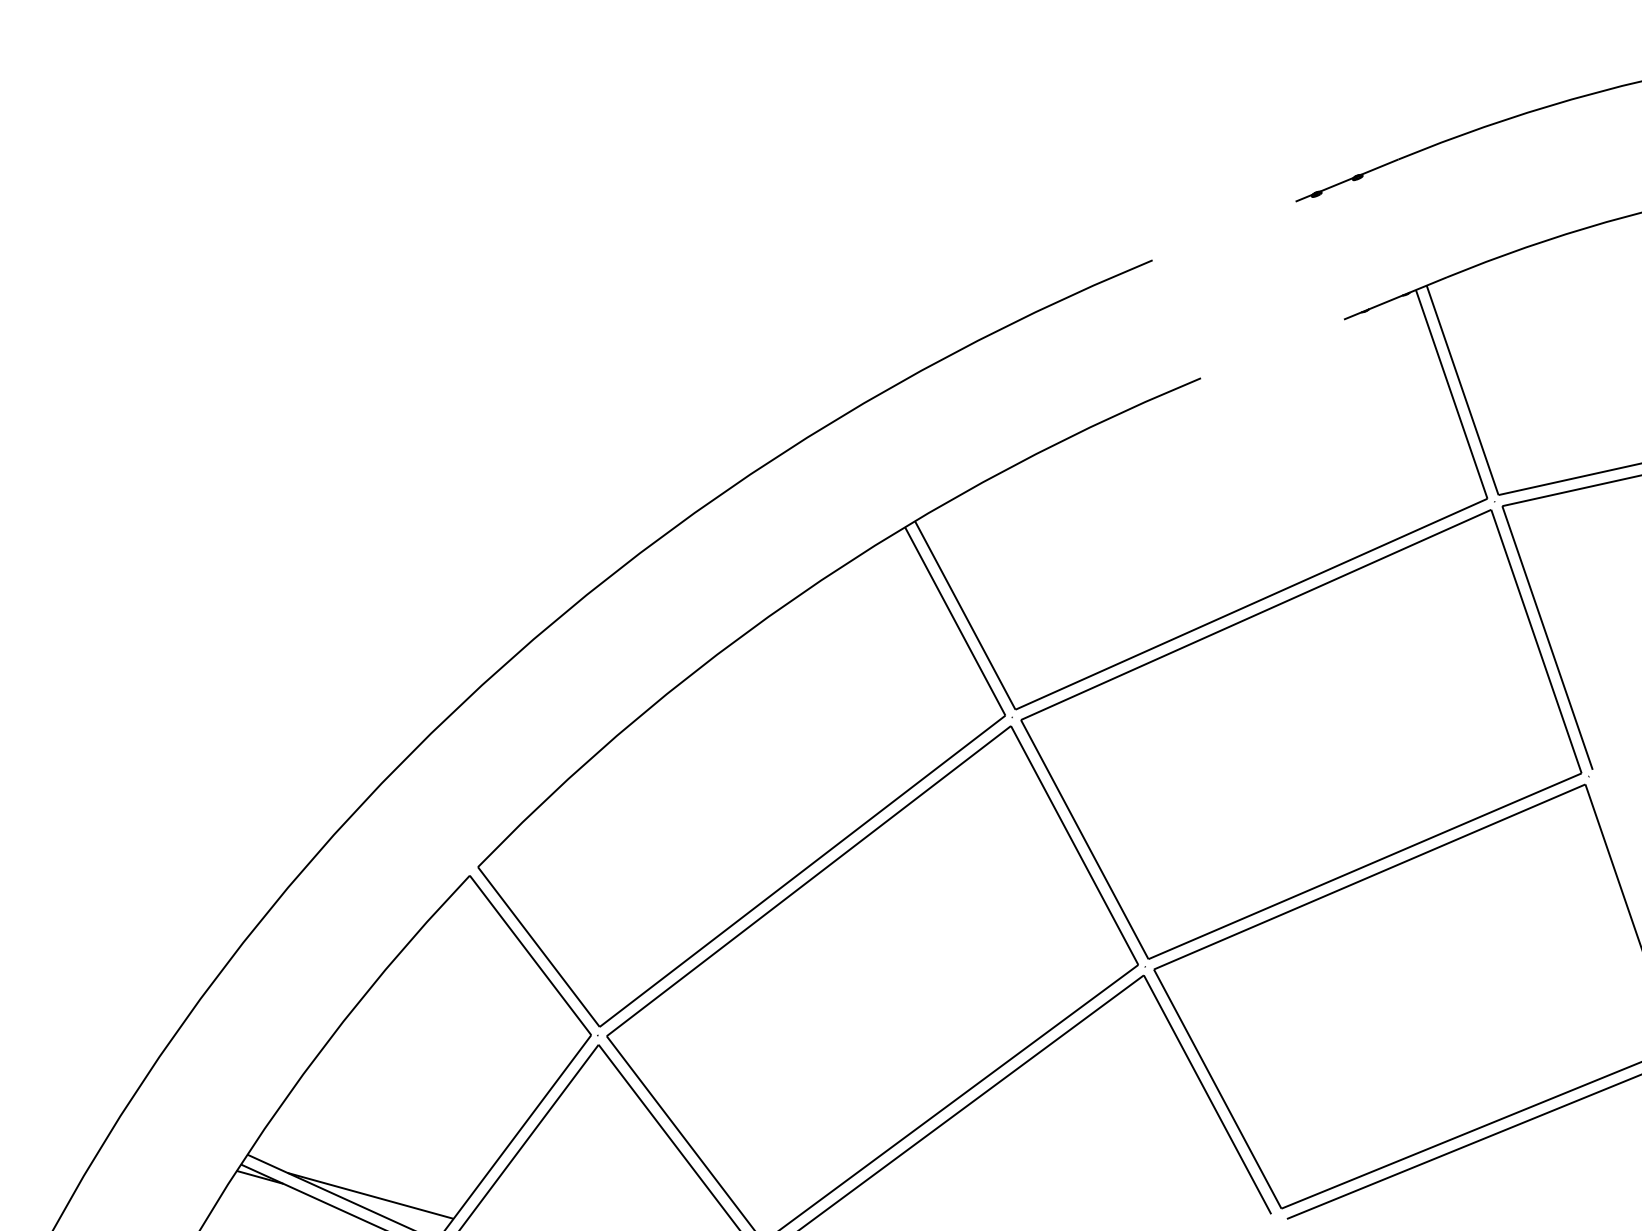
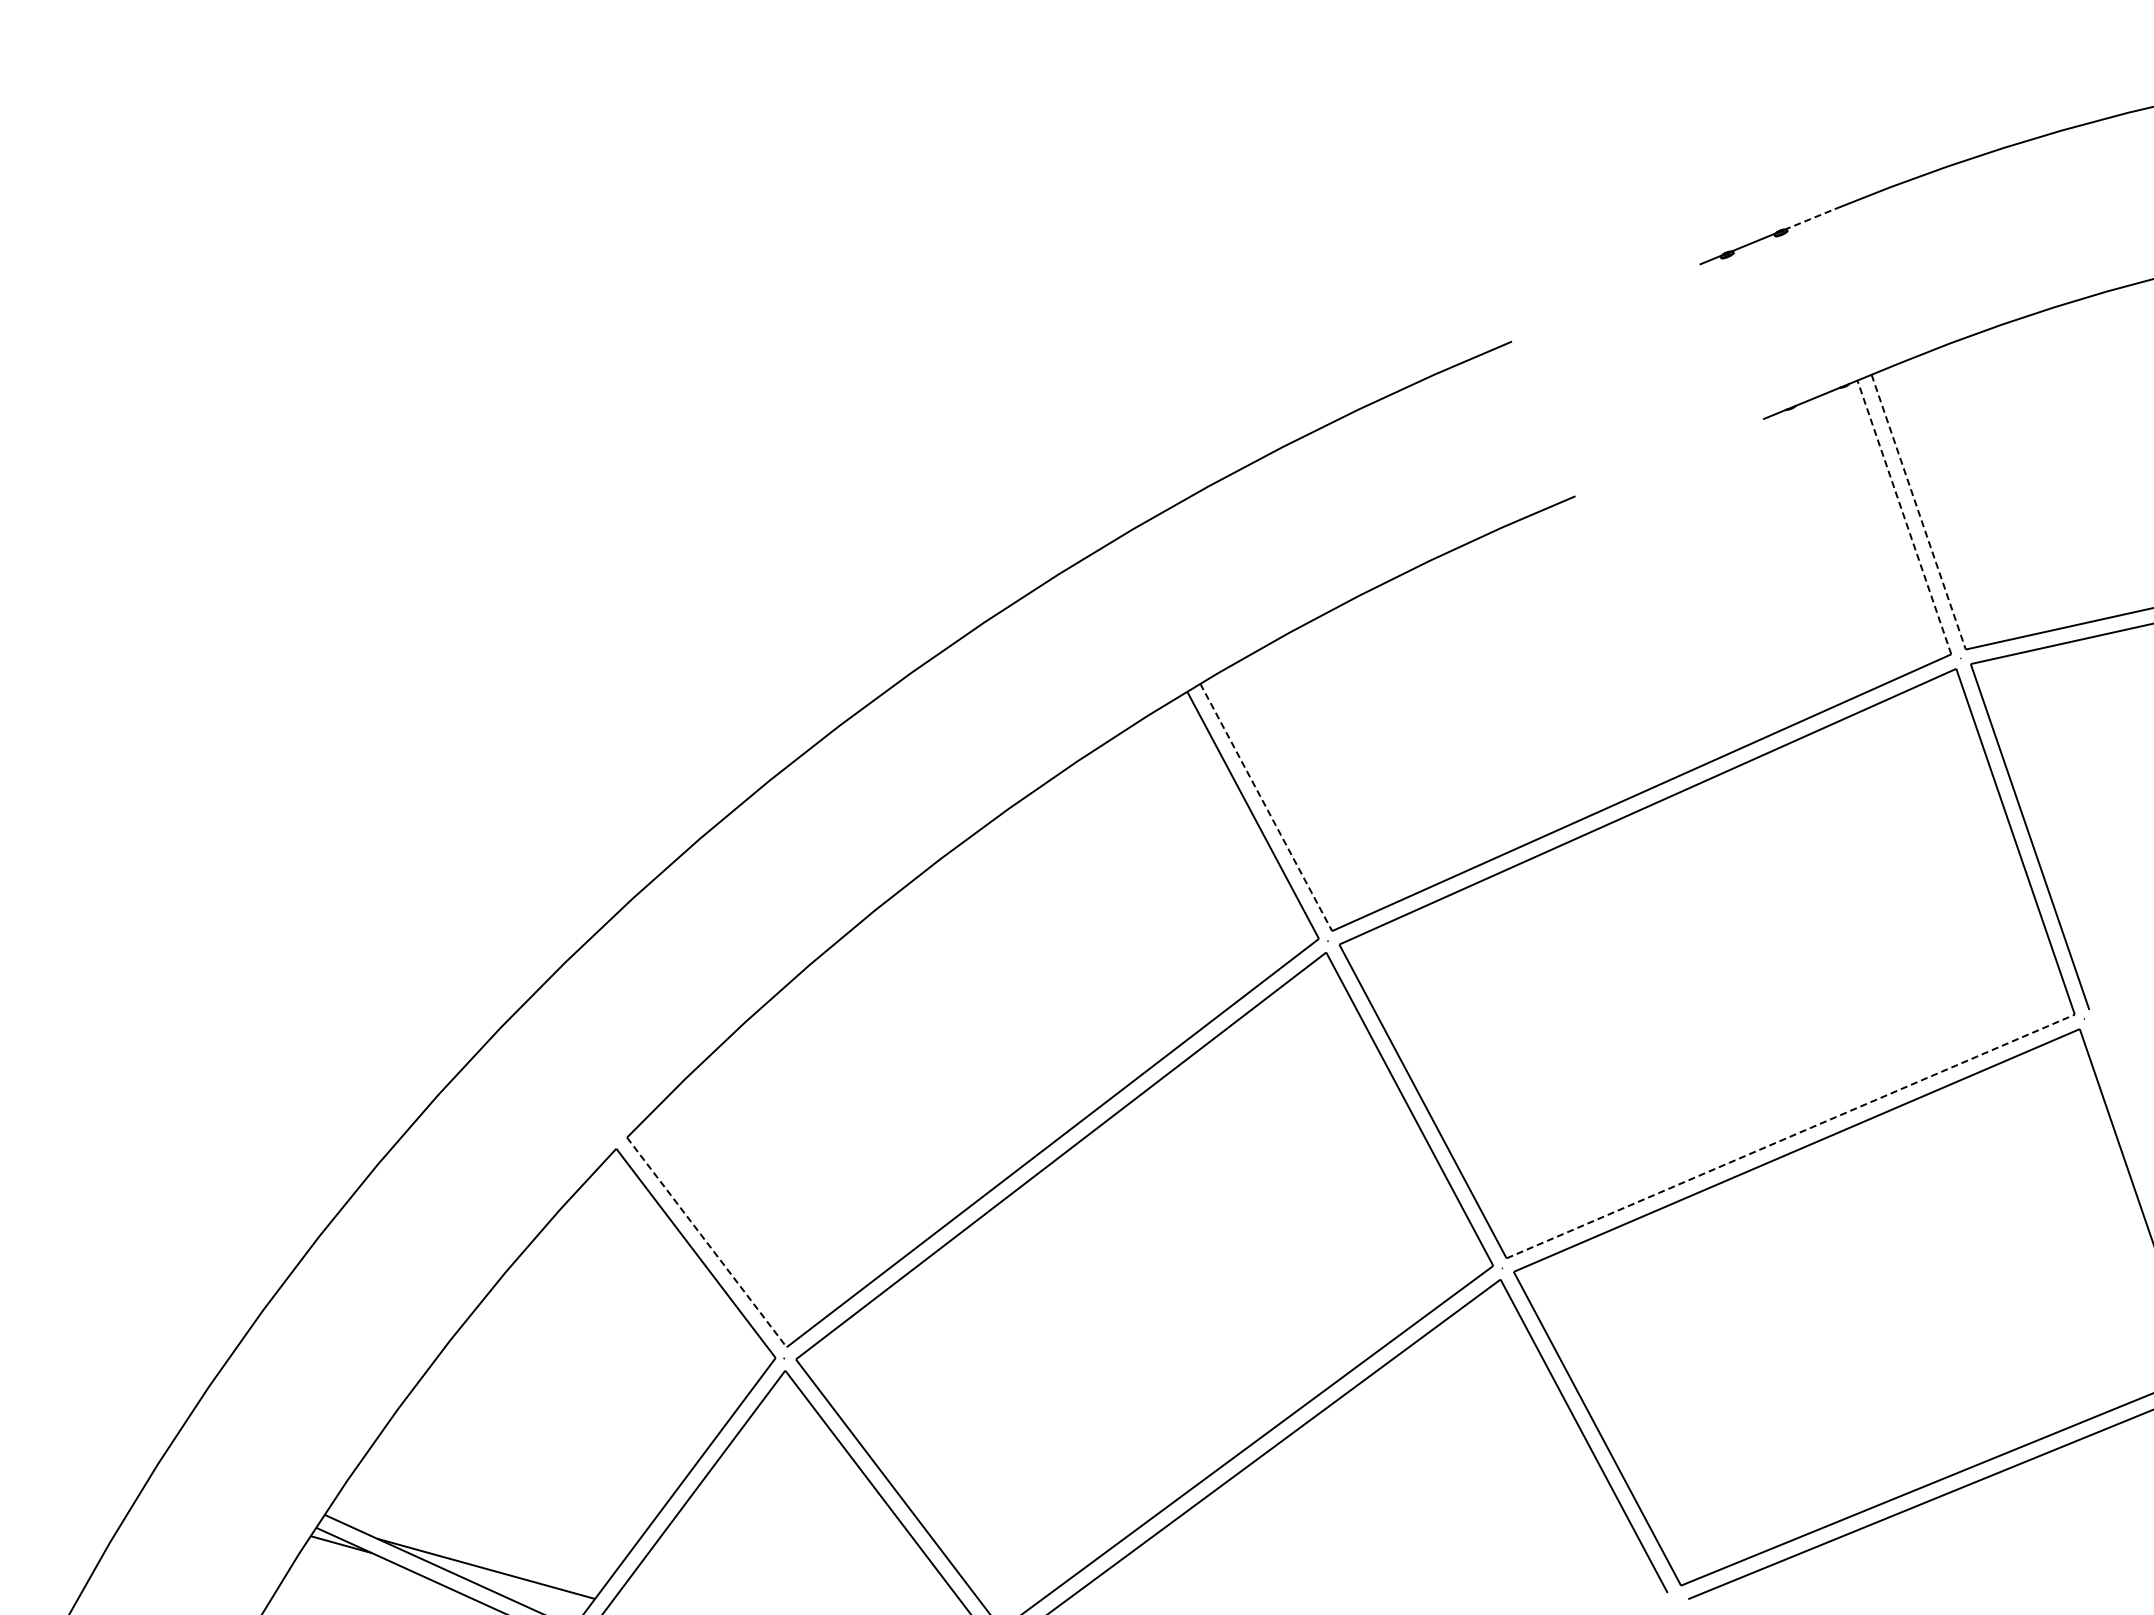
line: (1379, 167) -> (1809, 219), solid -> dashed
line: (1462, 390) -> (1918, 512), solid -> dashed
line: (1451, 394) -> (1904, 517), solid -> dashed
line: (965, 615) -> (1266, 807), solid -> dashed
line: (1365, 866) -> (1791, 1136), solid -> dashed
line: (538, 947) -> (706, 1242), solid -> dashed

